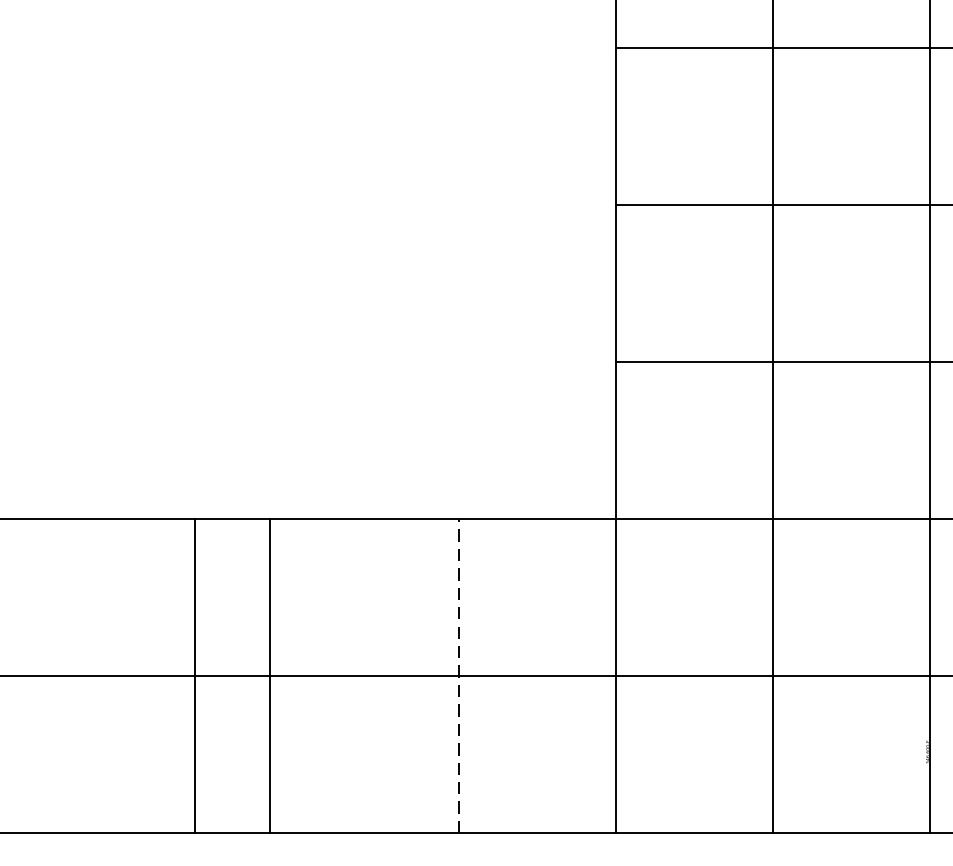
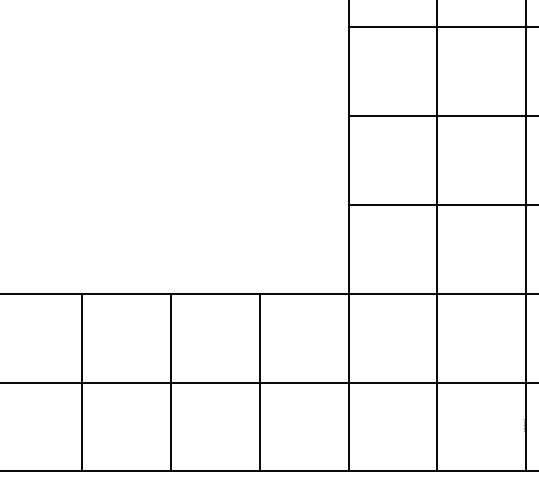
line: (195, 676) -> (82, 382), moved
line: (269, 676) -> (170, 382), moved
line: (458, 676) -> (259, 382), dashed -> solid

